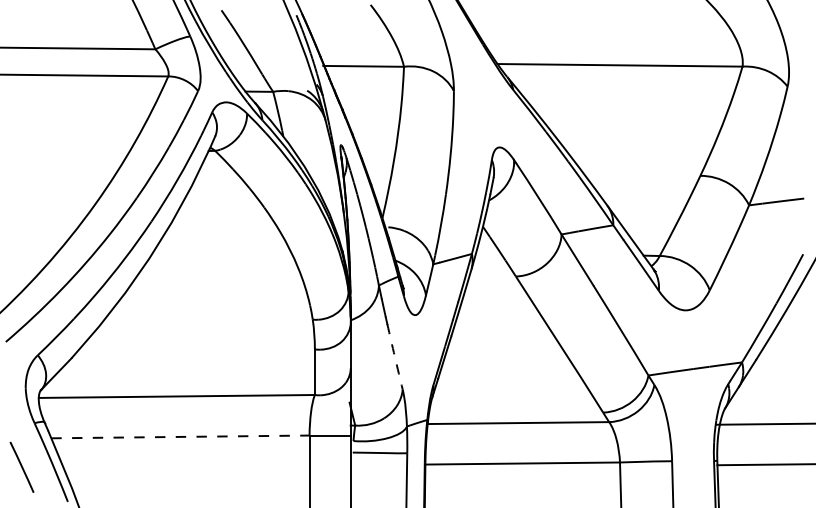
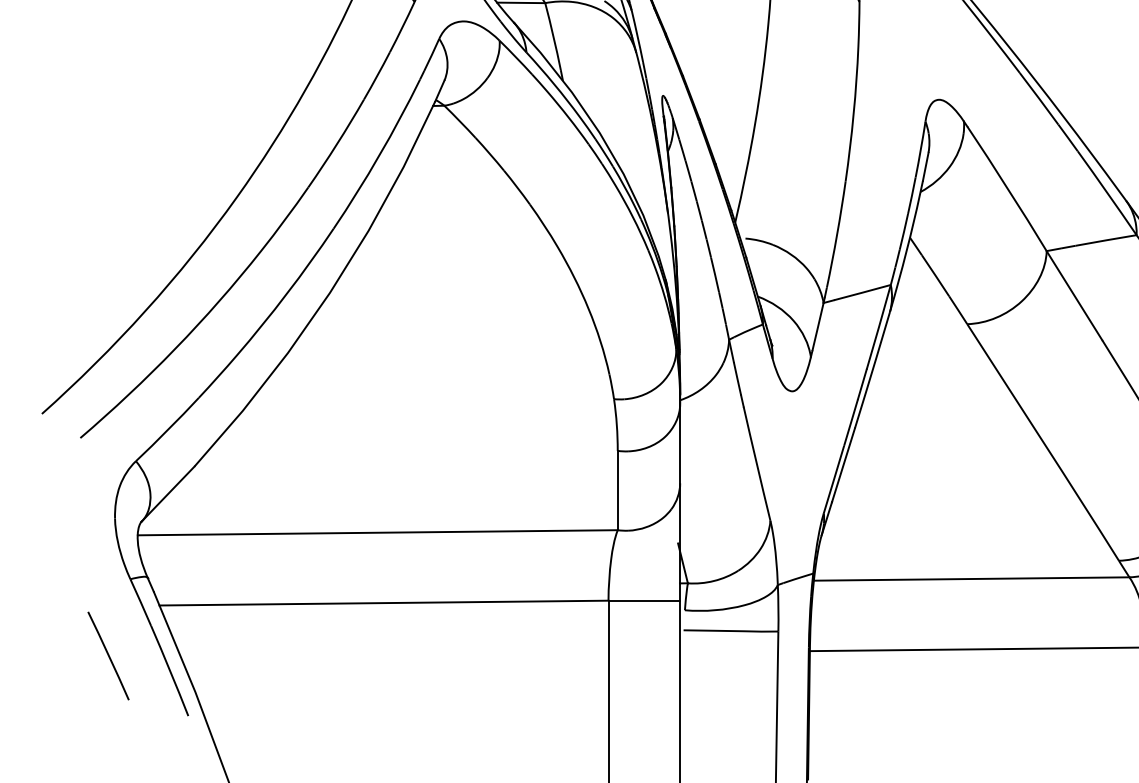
arc: (394, 356) -> (756, 463), dashed -> solid
line: (180, 436) -> (384, 602), dashed -> solid

